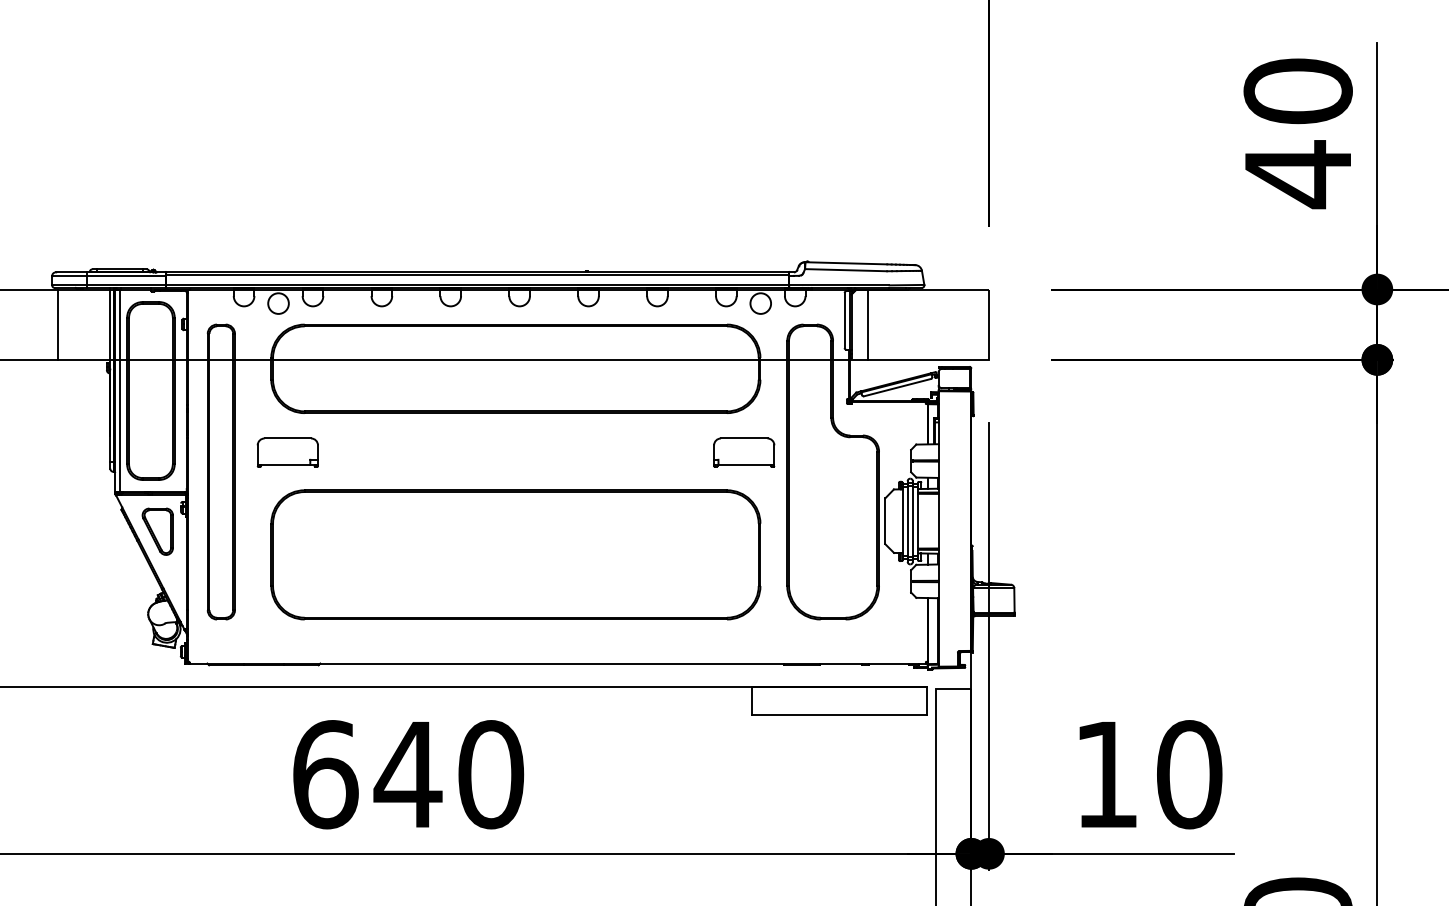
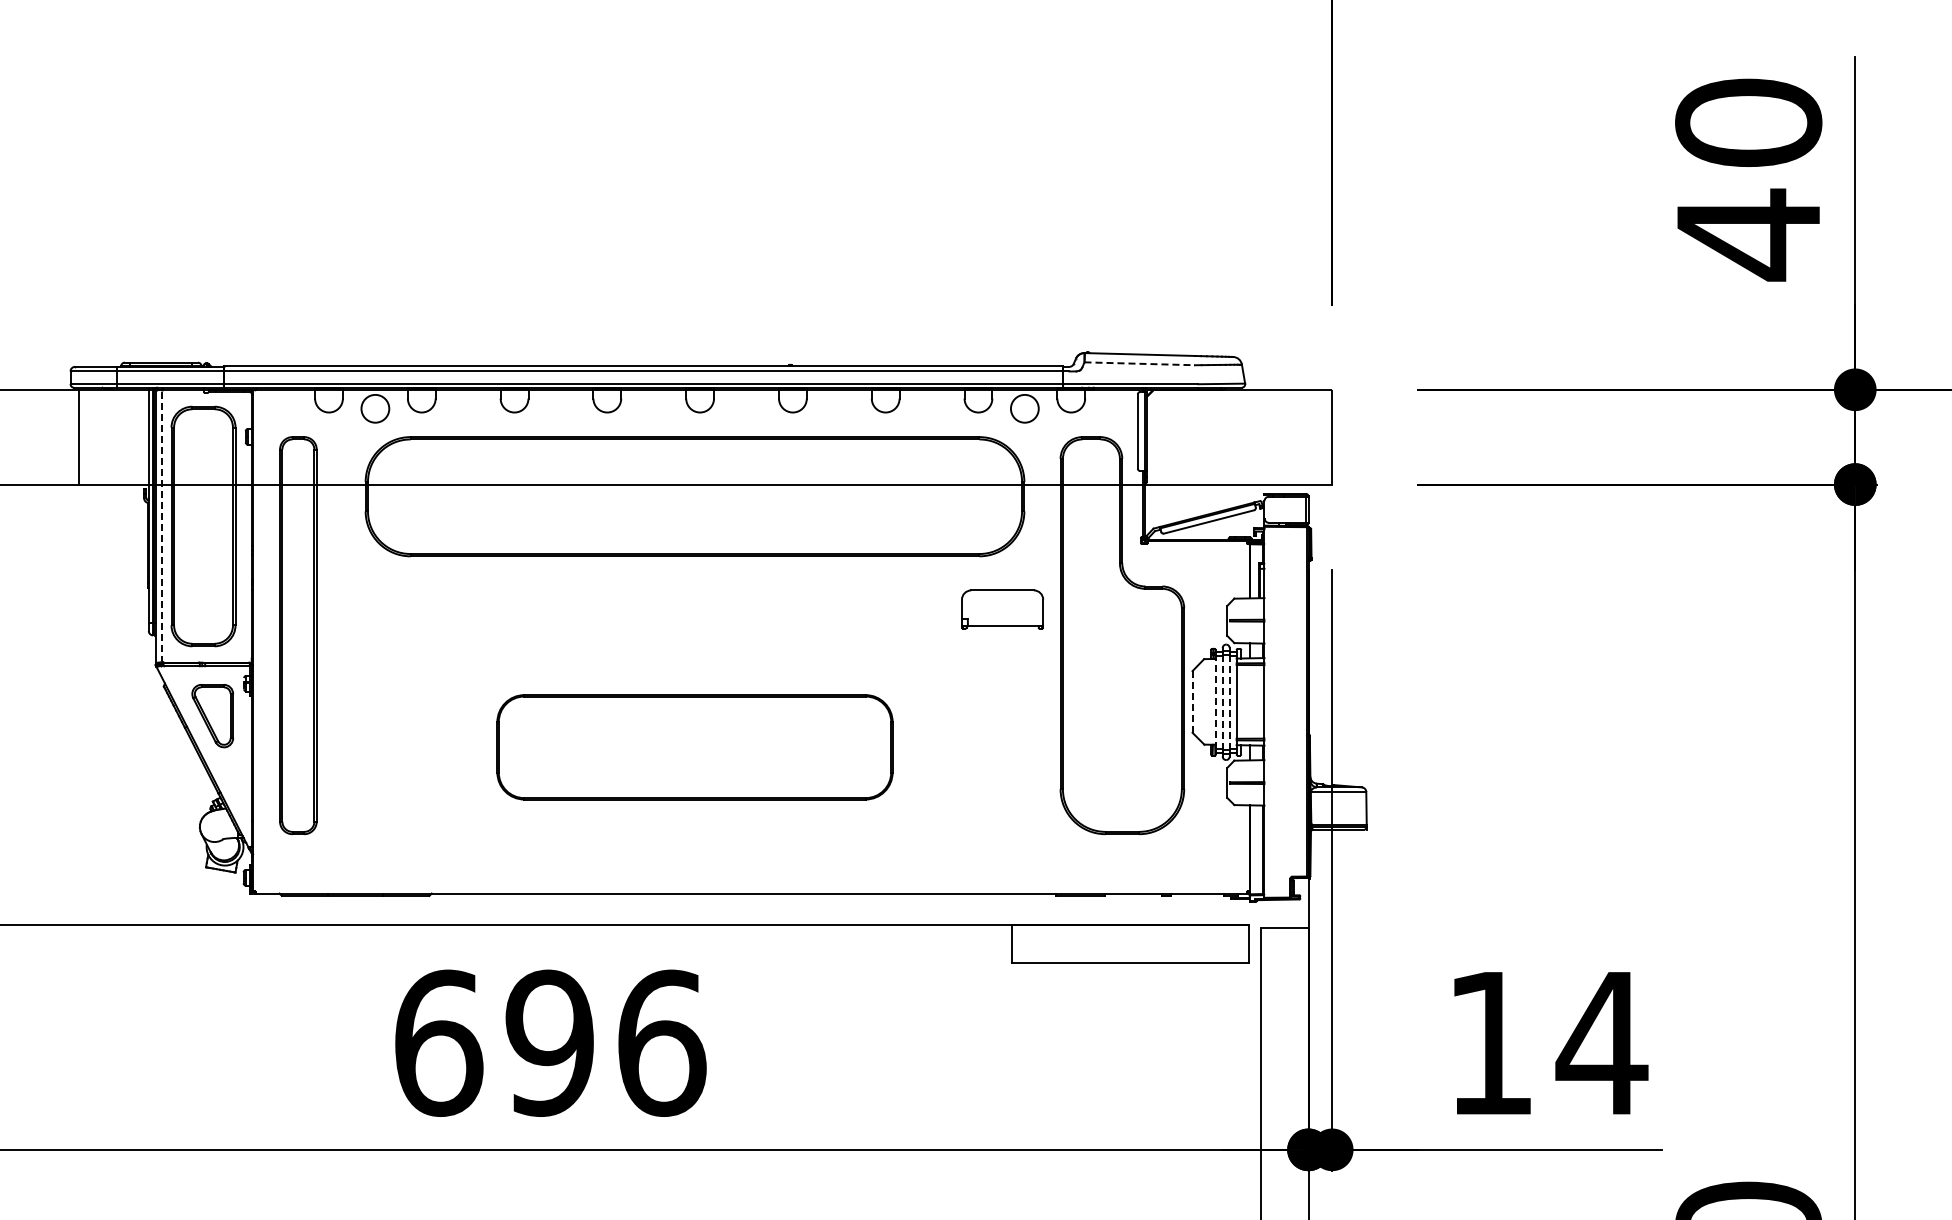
line: (846, 269) -> (1140, 363), solid -> dashed
line: (867, 324) -> (1168, 436), removed
line: (120, 391) -> (162, 526), solid -> dashed
part: (287, 452) -> (387, 609), removed
line: (885, 520) -> (1192, 701), solid -> dashed
line: (902, 521) -> (1215, 702), solid -> dashed
line: (907, 521) -> (1222, 702), solid -> dashed
line: (912, 521) -> (1229, 702), solid -> dashed
part: (515, 555) -> (694, 747), size x0.6
text: (448, 774) -> (604, 1042), 640 -> 696
text: (1188, 774) -> (1601, 1042), 10 -> 14

